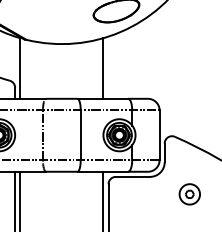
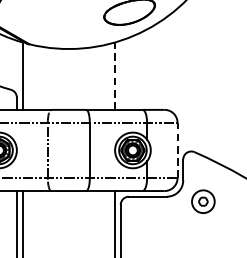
line: (103, 68) -> (115, 76), solid -> dashed
line: (159, 135) -> (177, 150), solid -> dashed
part: (189, 194) -> (203, 201), moved

